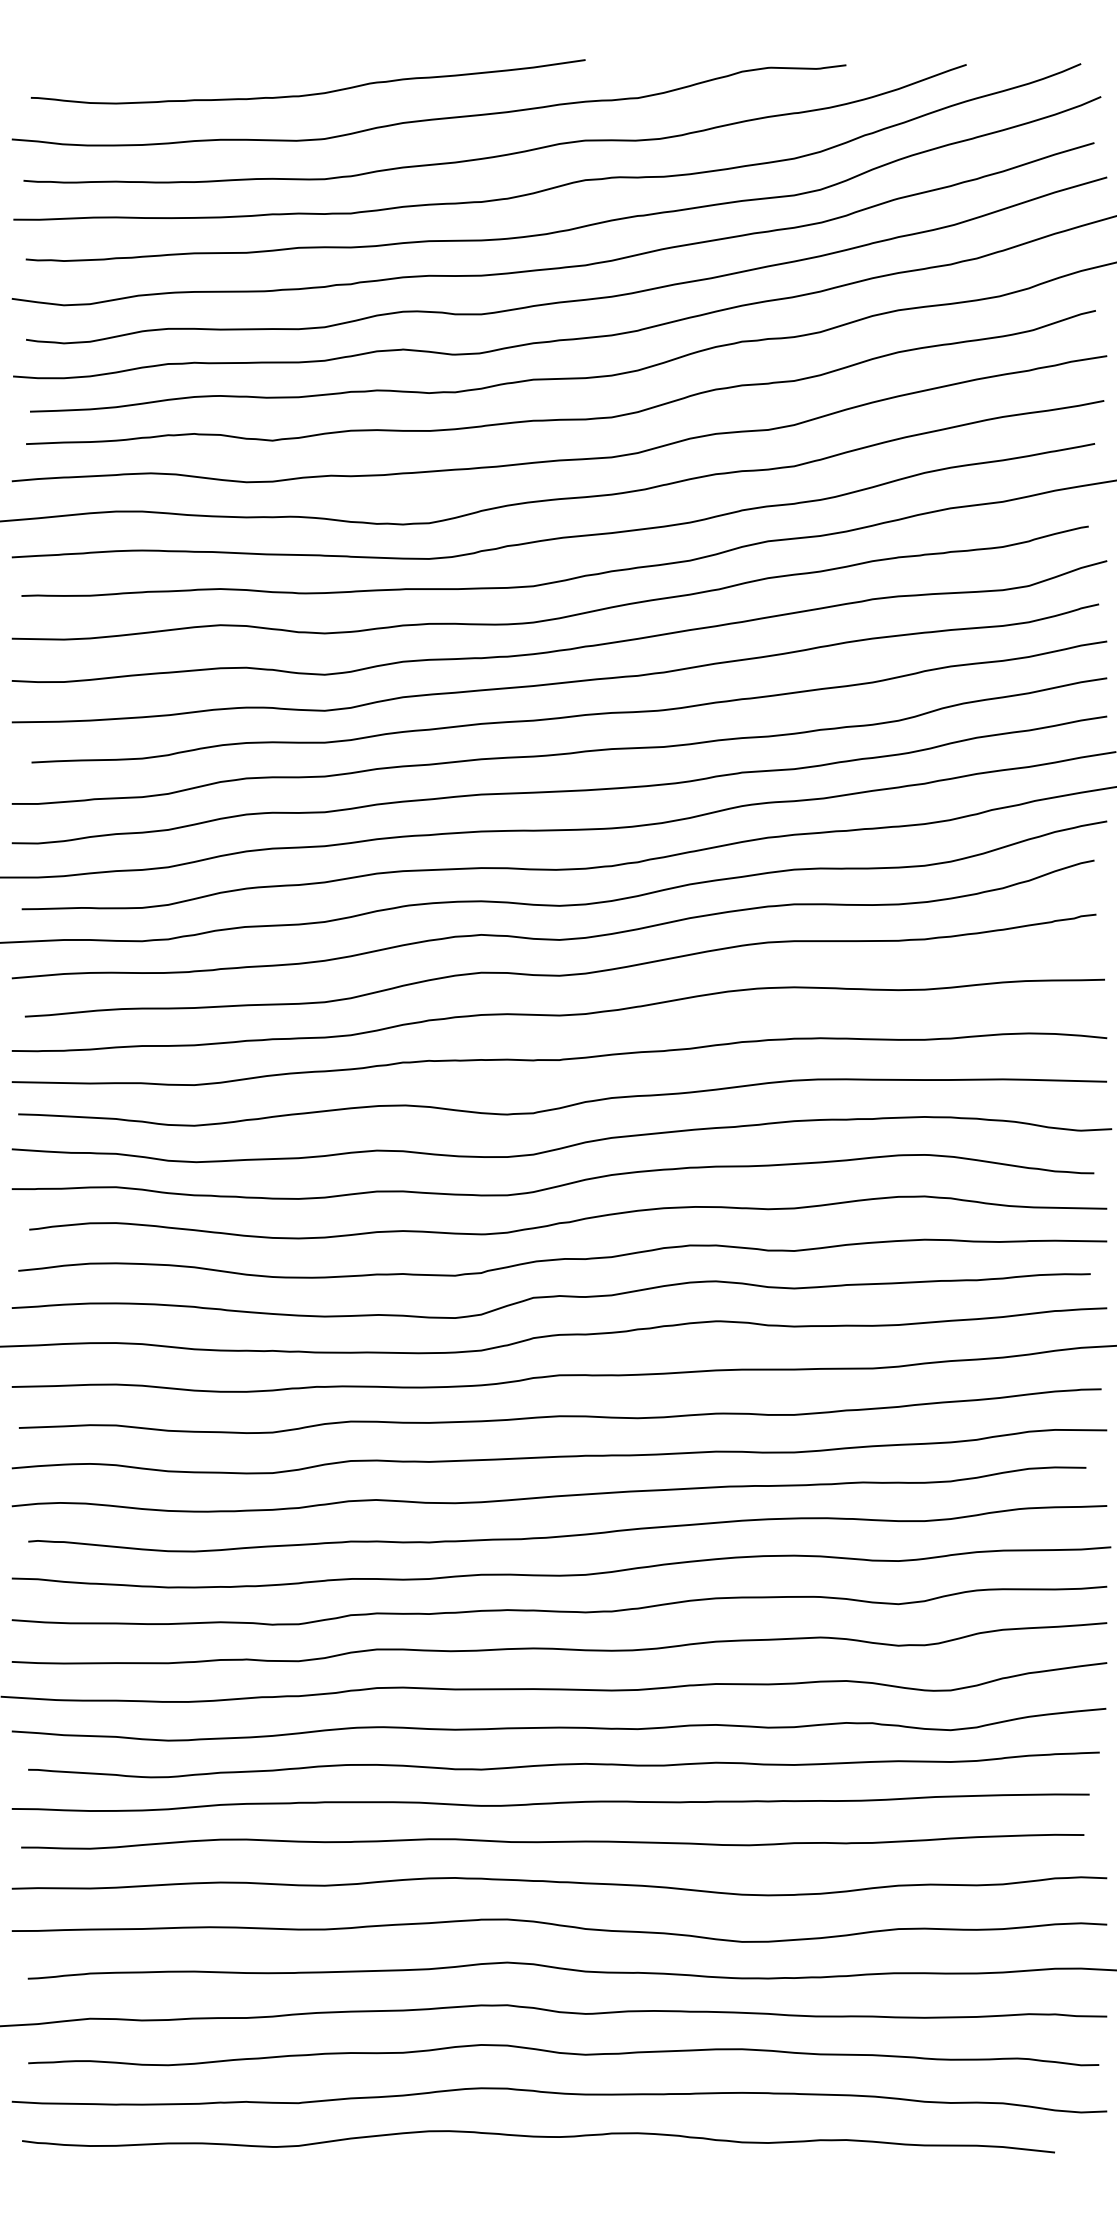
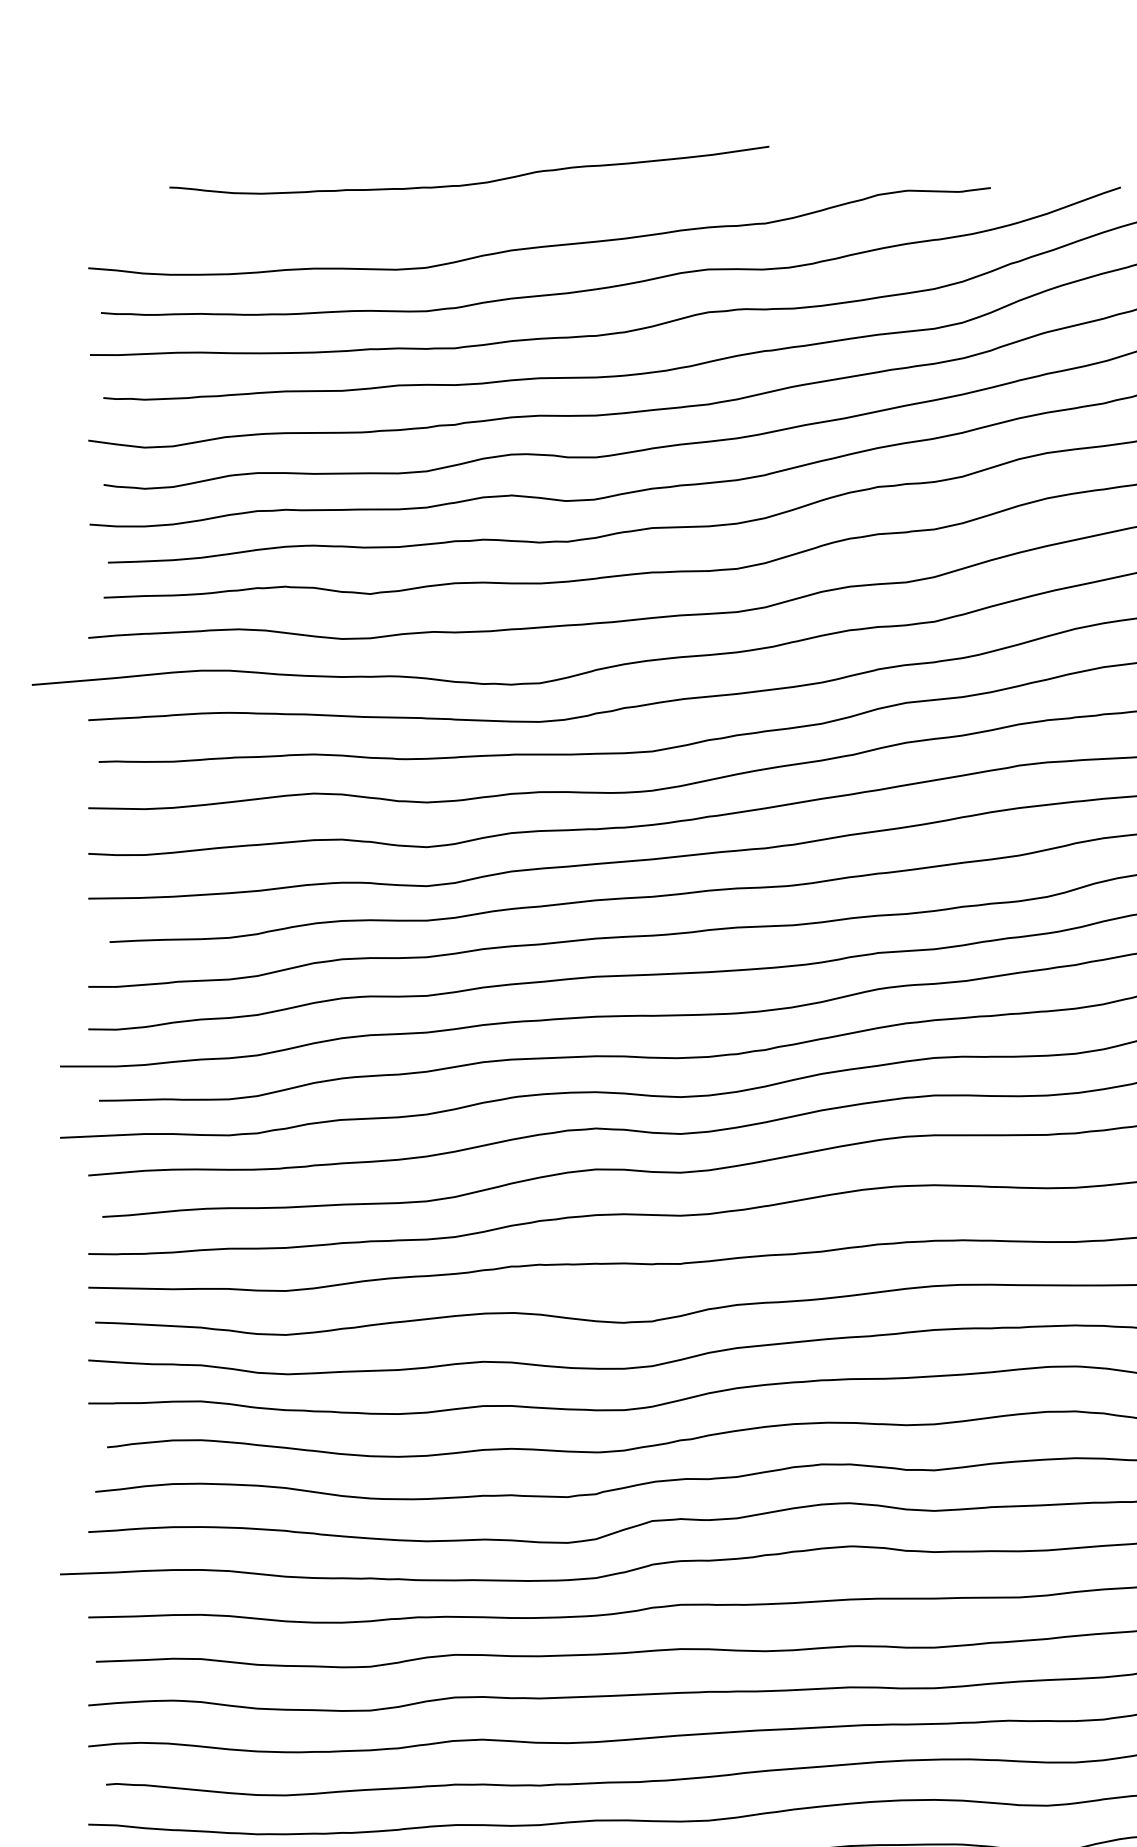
curve: (311, 93) -> (472, 182), moved

